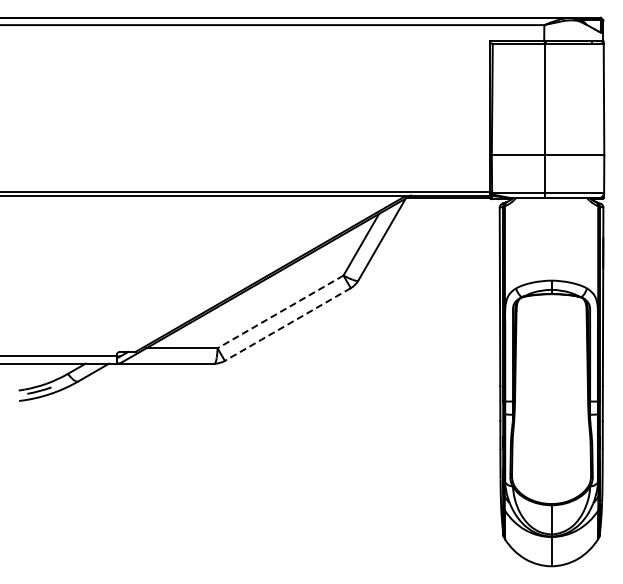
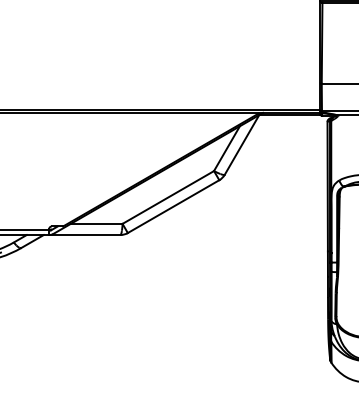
line: (280, 311) -> (168, 197), dashed -> solid
line: (287, 324) -> (173, 206), dashed -> solid

